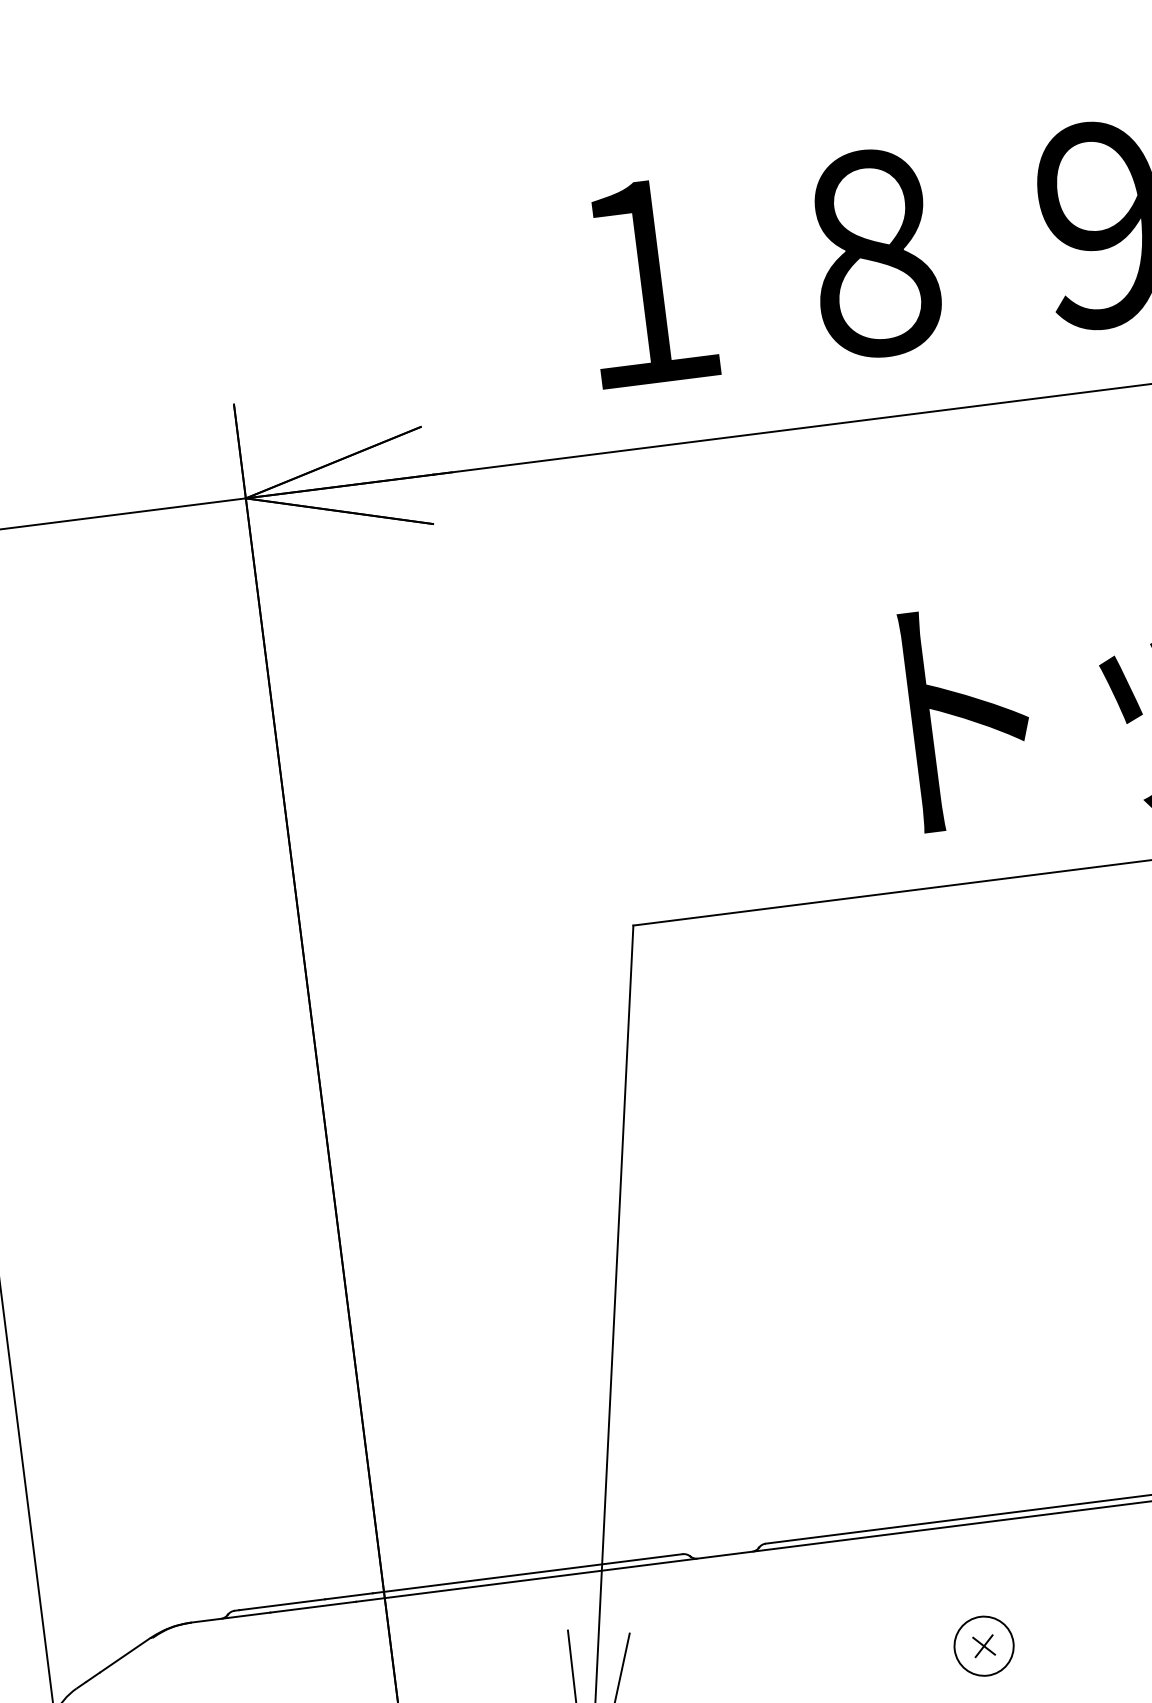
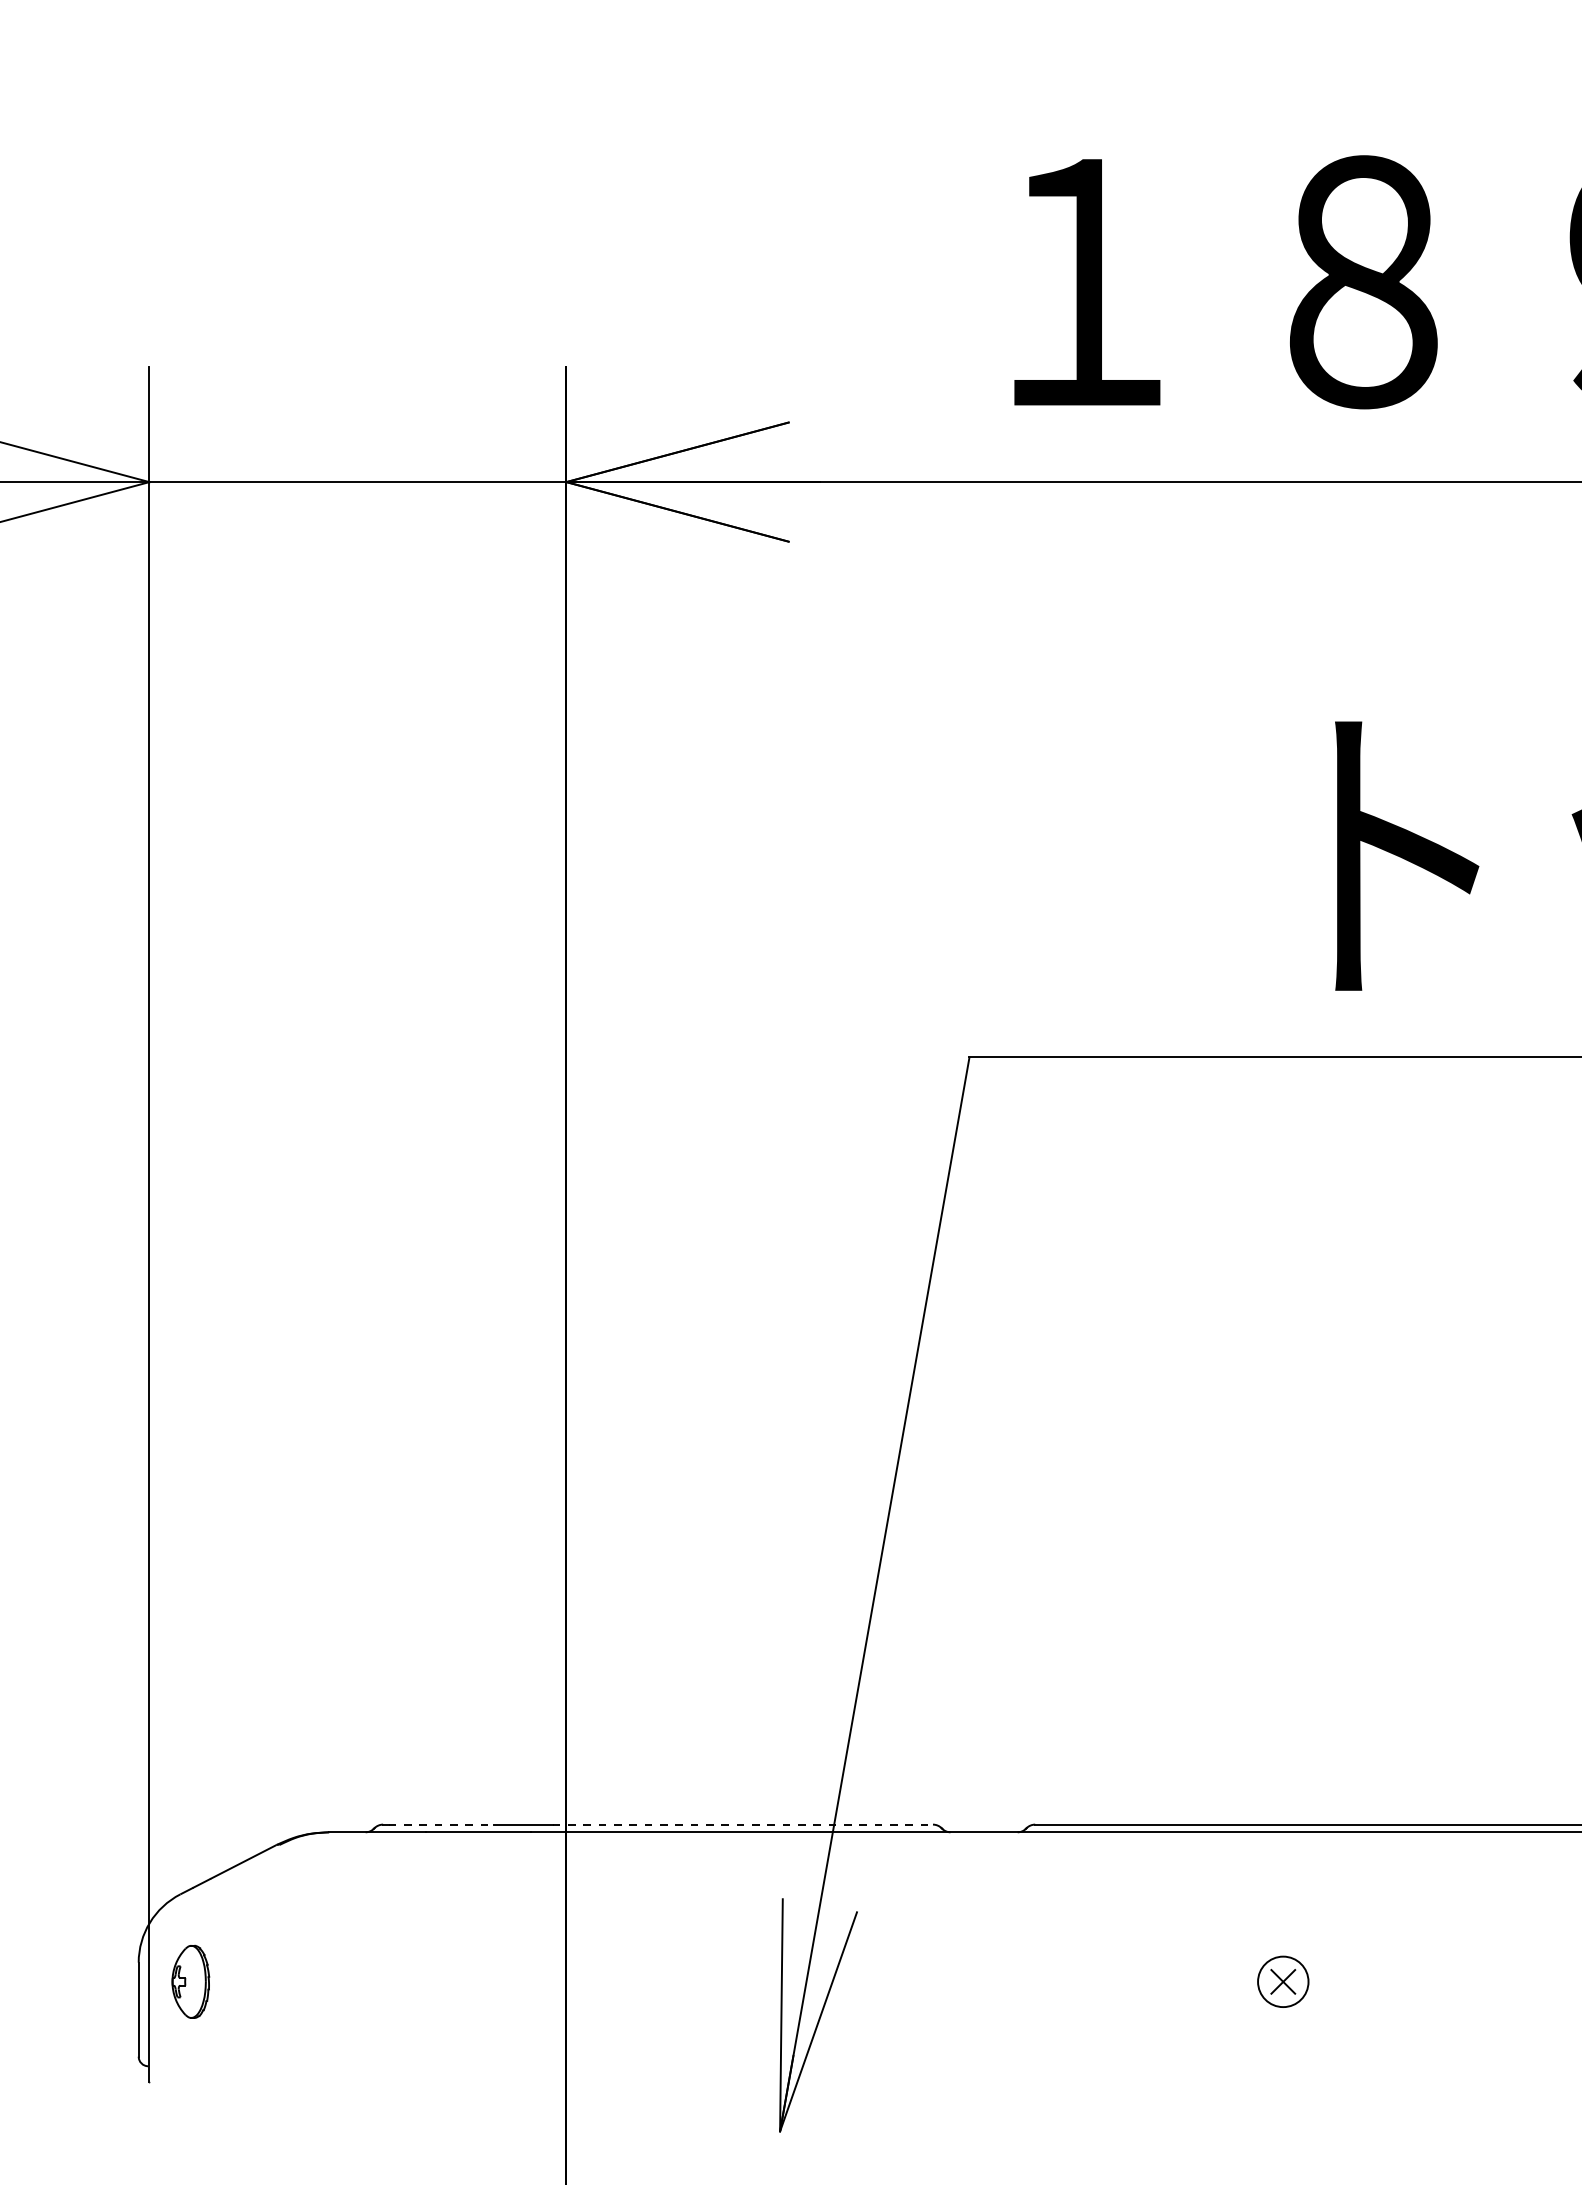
line: (528, 1573) -> (743, 1824), solid -> dashed
line: (282, 1604) -> (441, 1824), solid -> dashed
circle: (984, 1645) -> (1283, 1981), size x0.7

